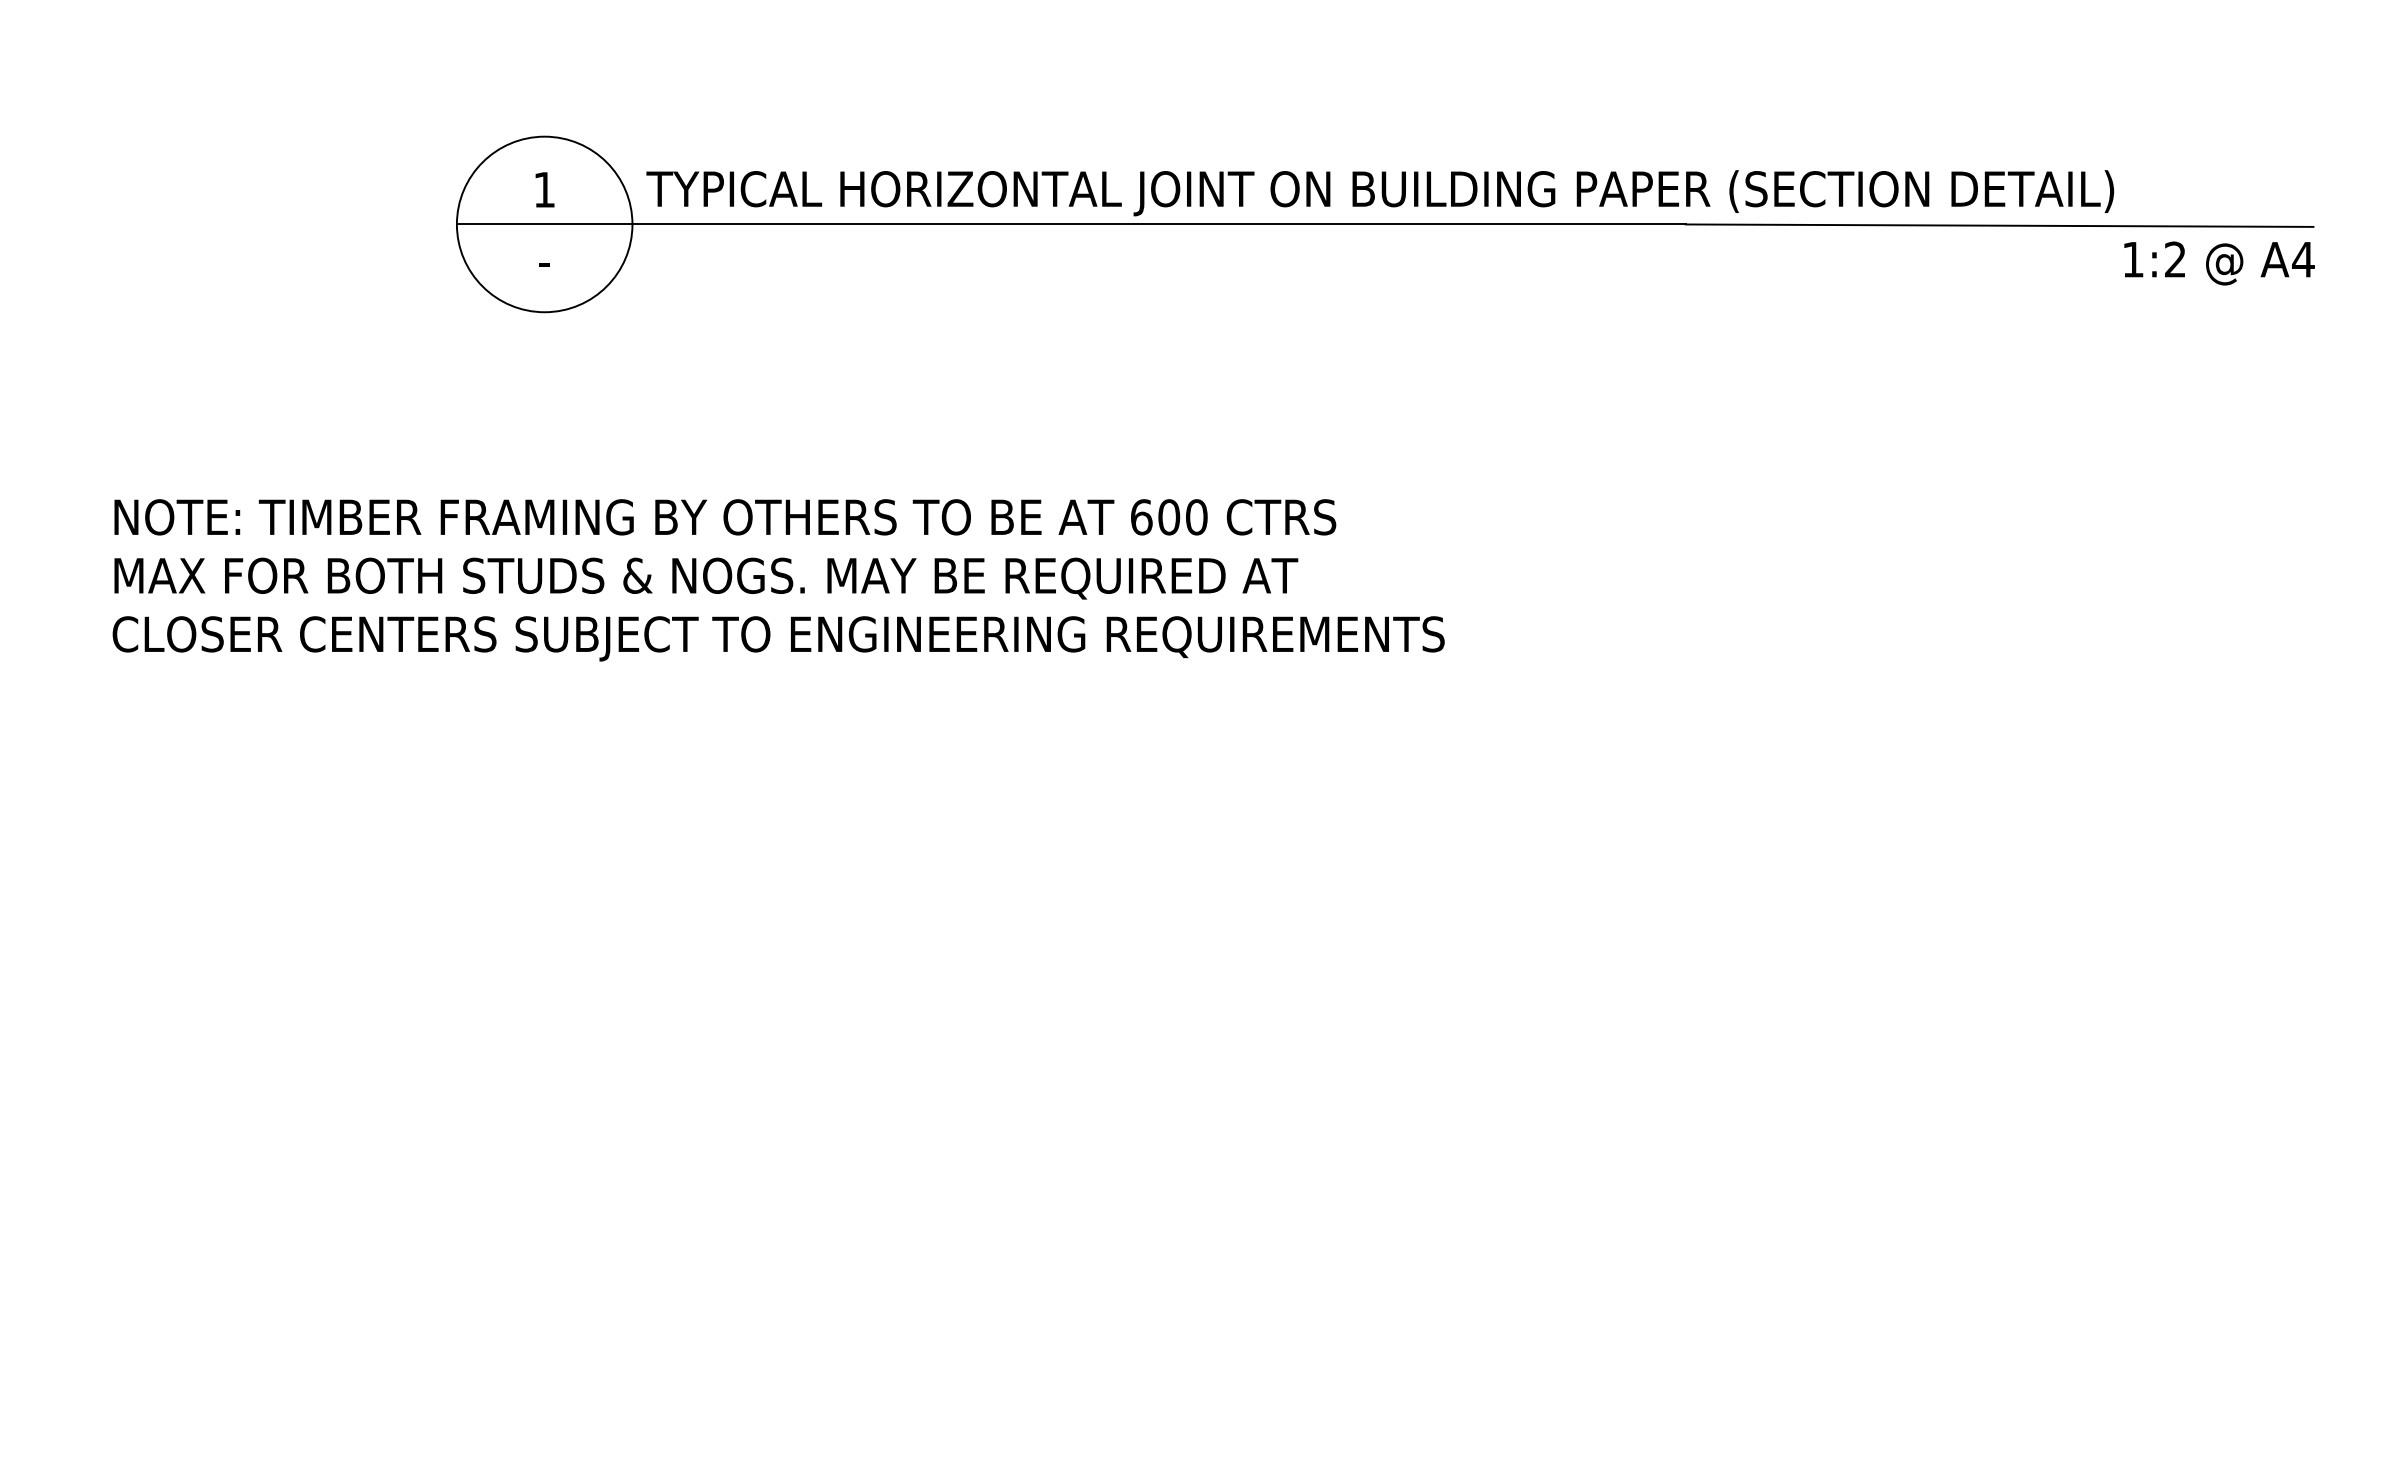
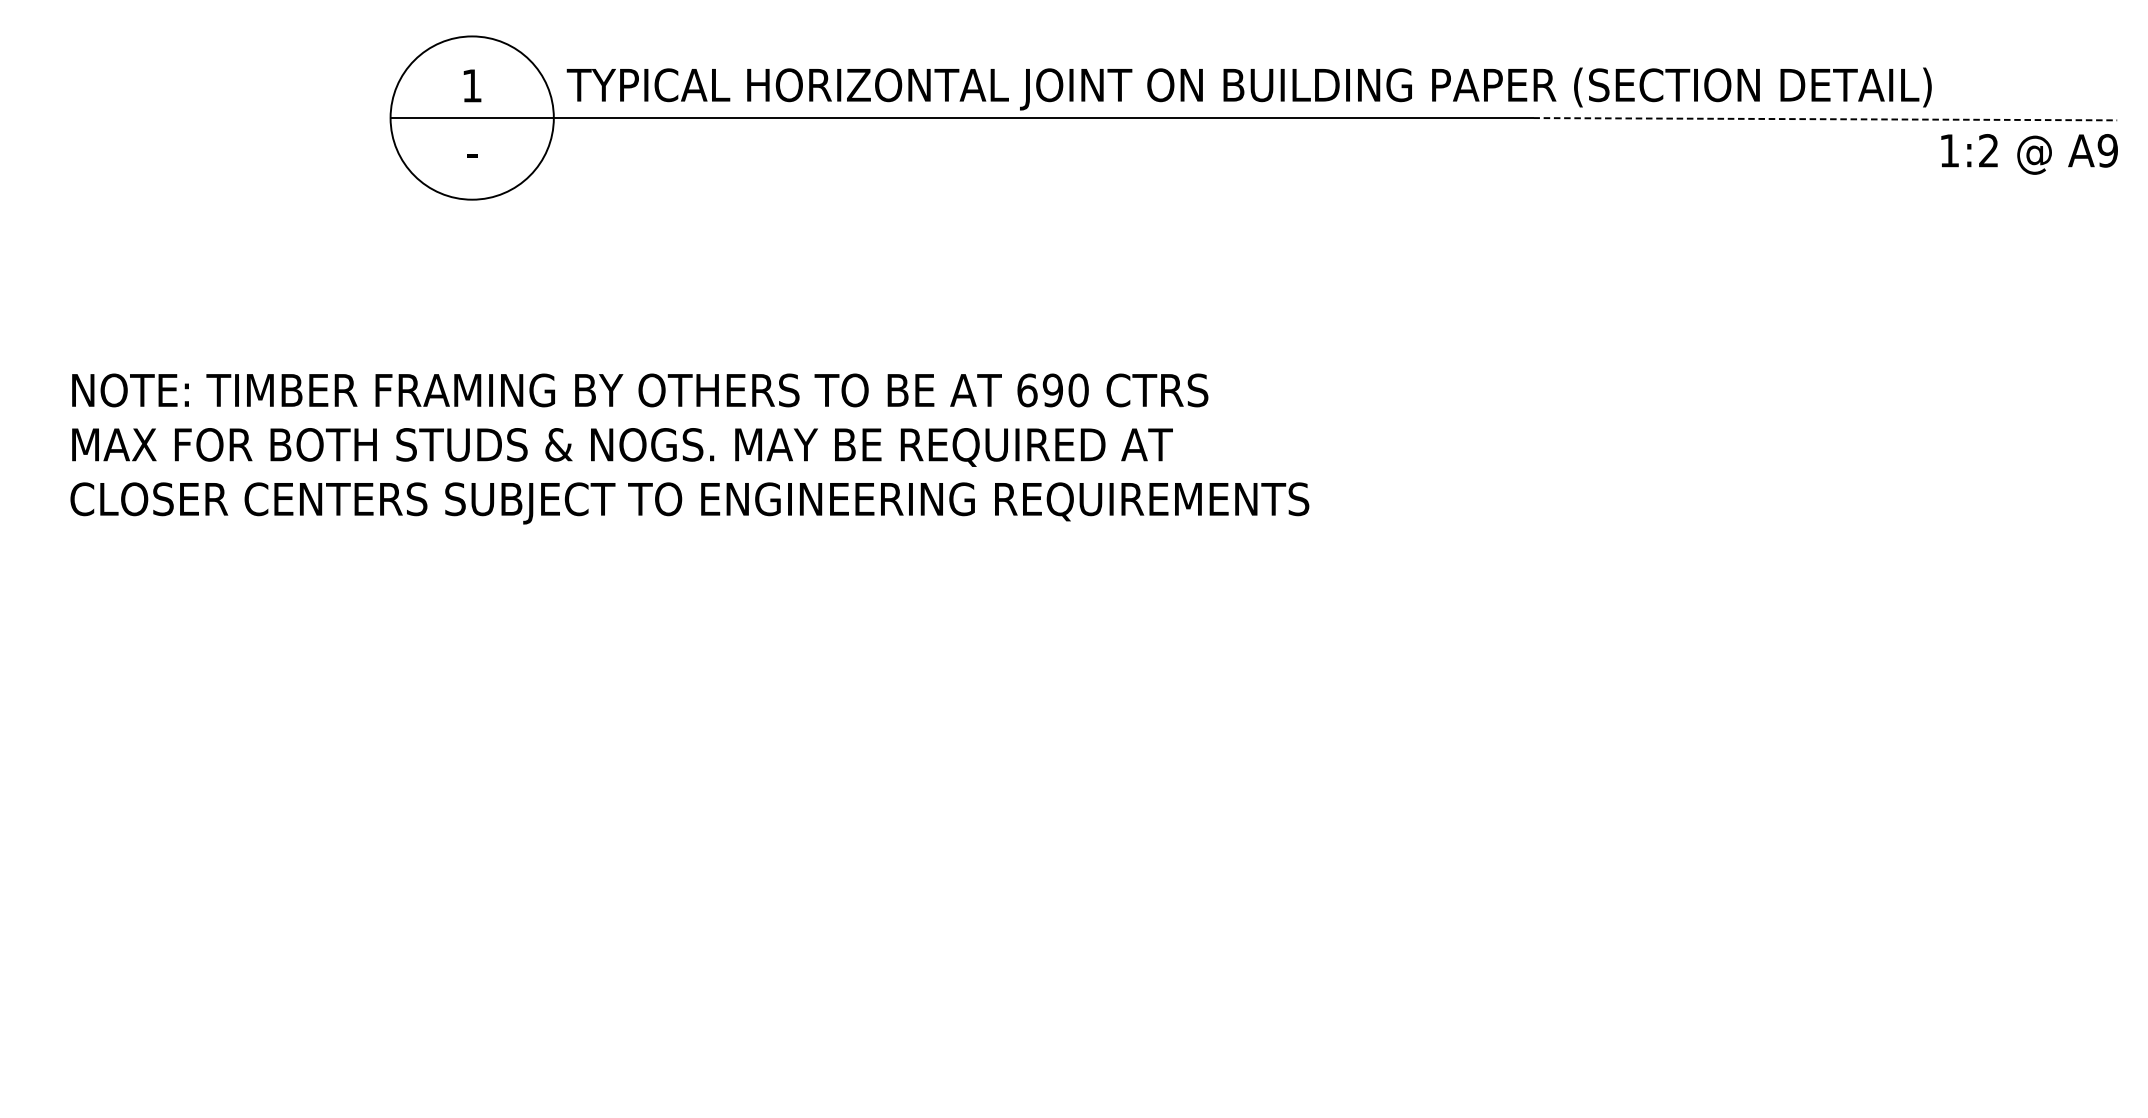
line: (1999, 225) -> (1825, 119), solid -> dashed
text: (2303, 259) -> (2107, 150), A4 -> A9
text: (1169, 517) -> (1053, 390), 600 -> 690

